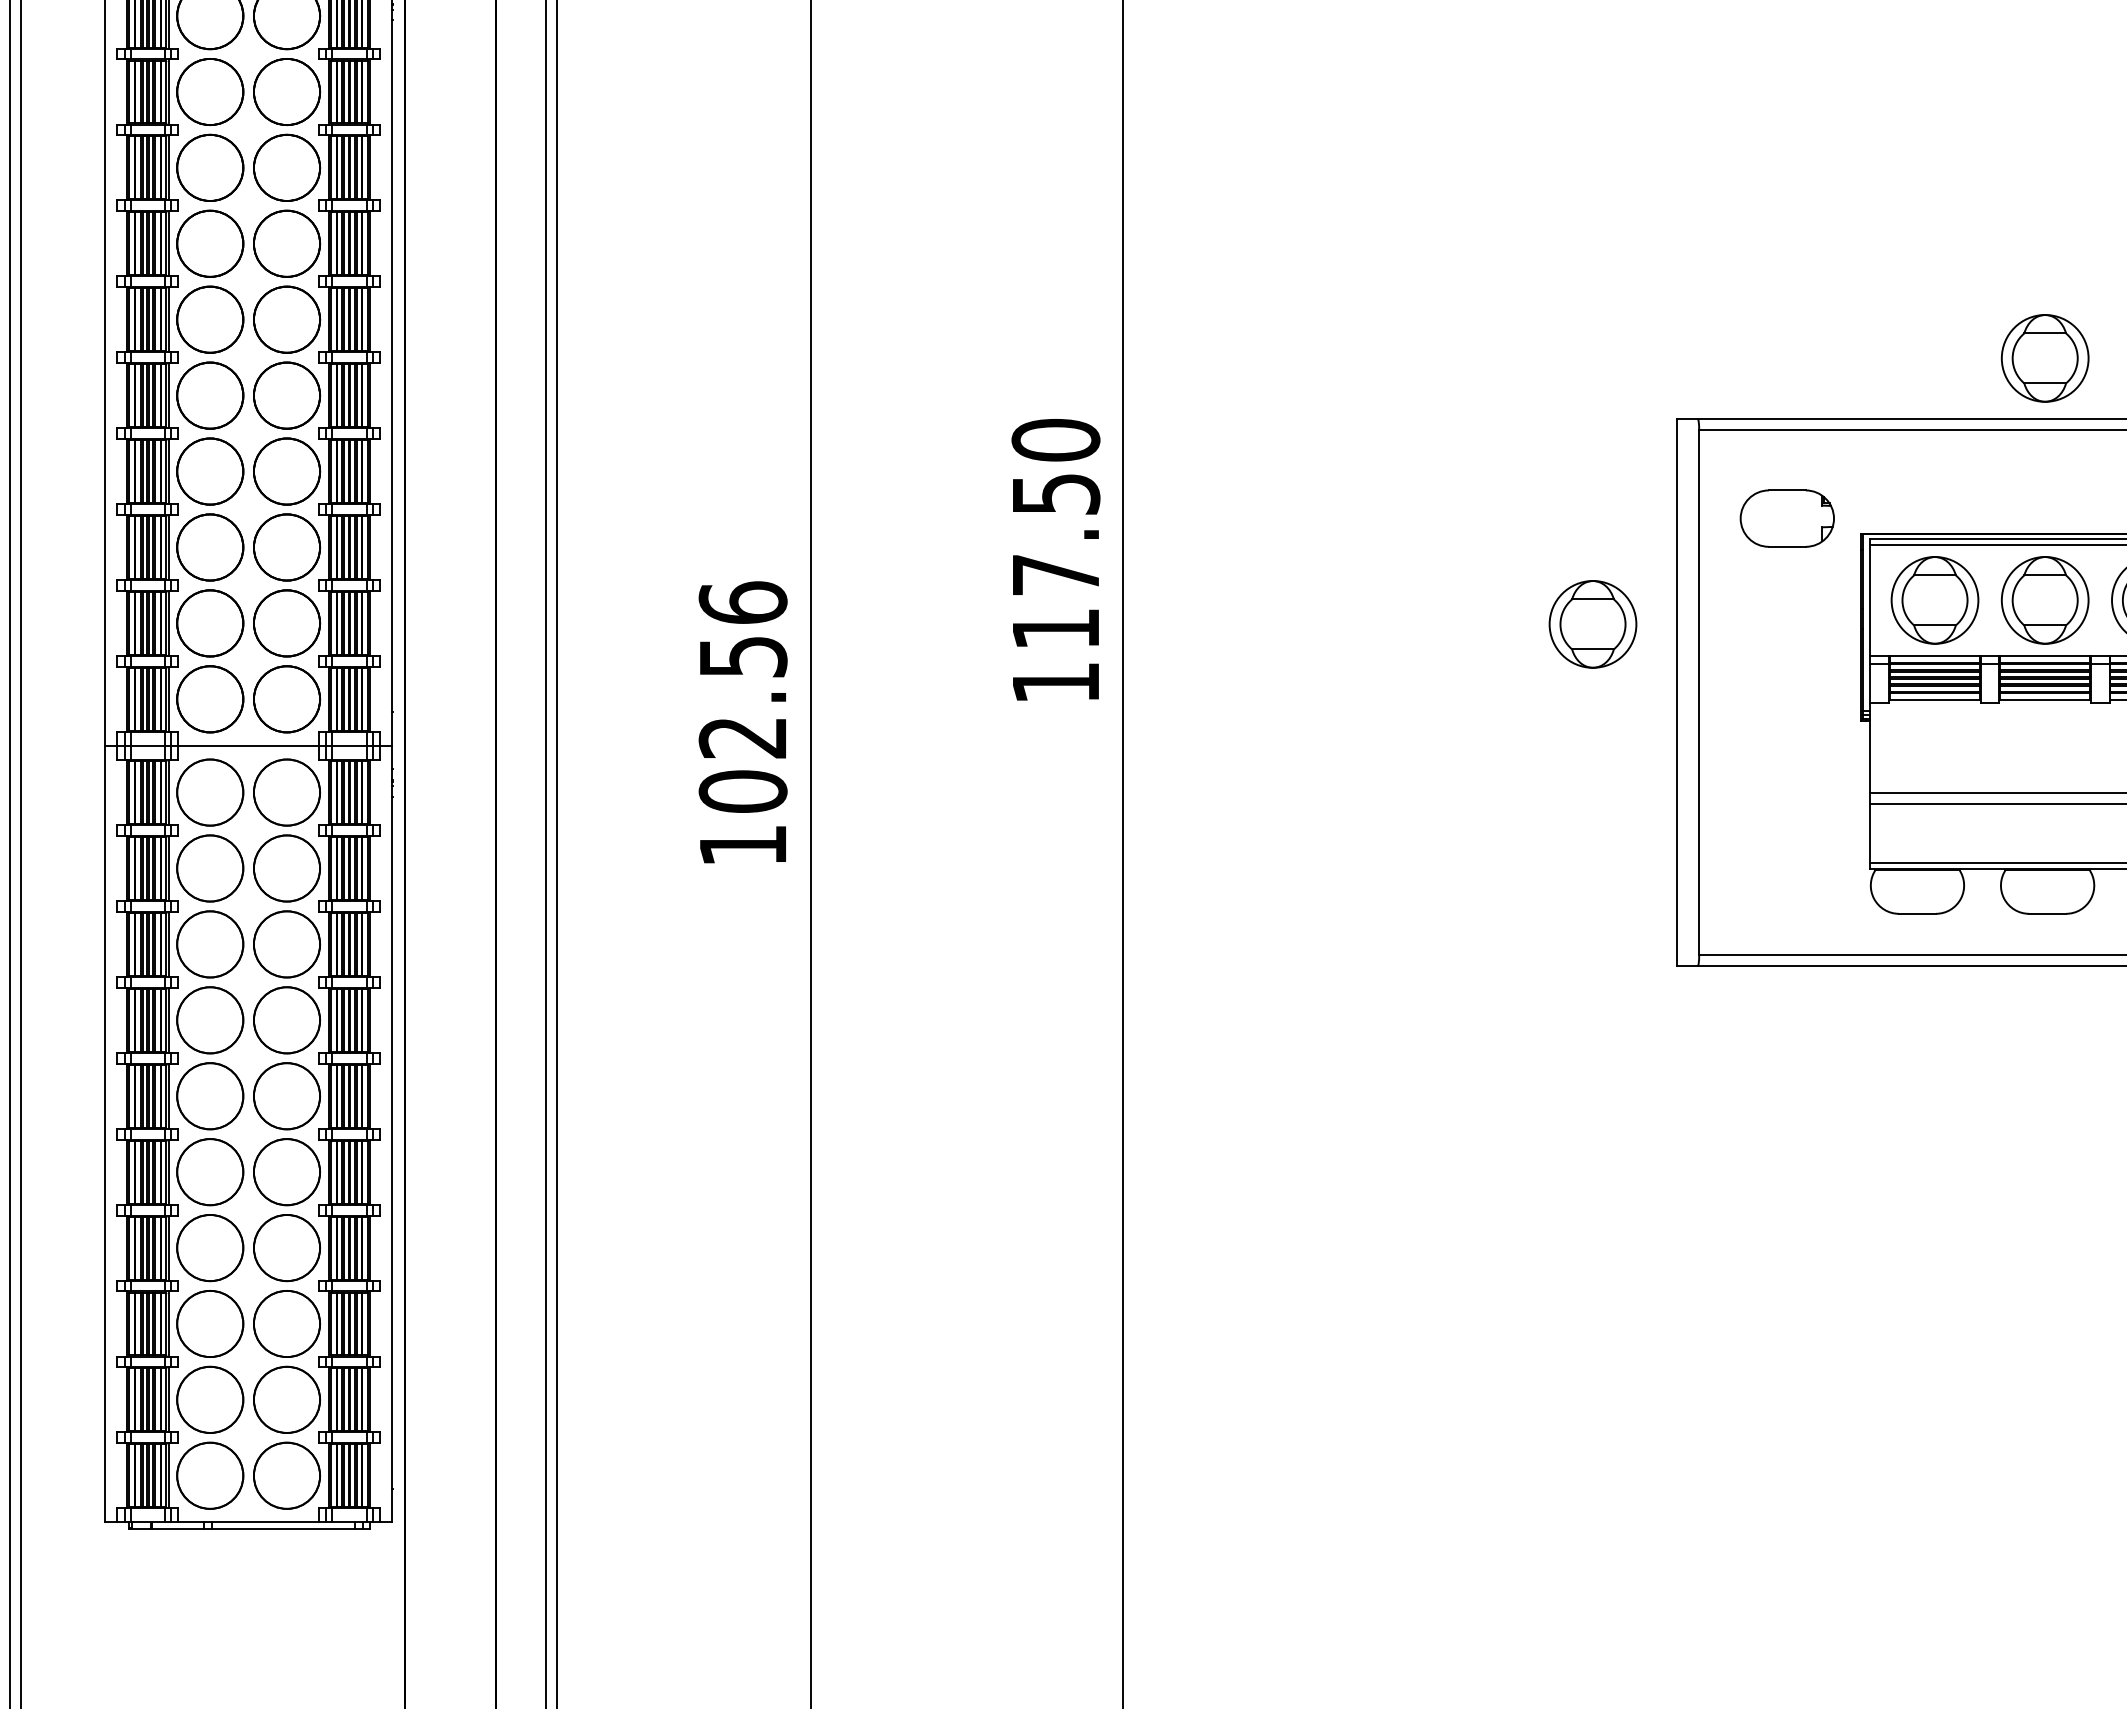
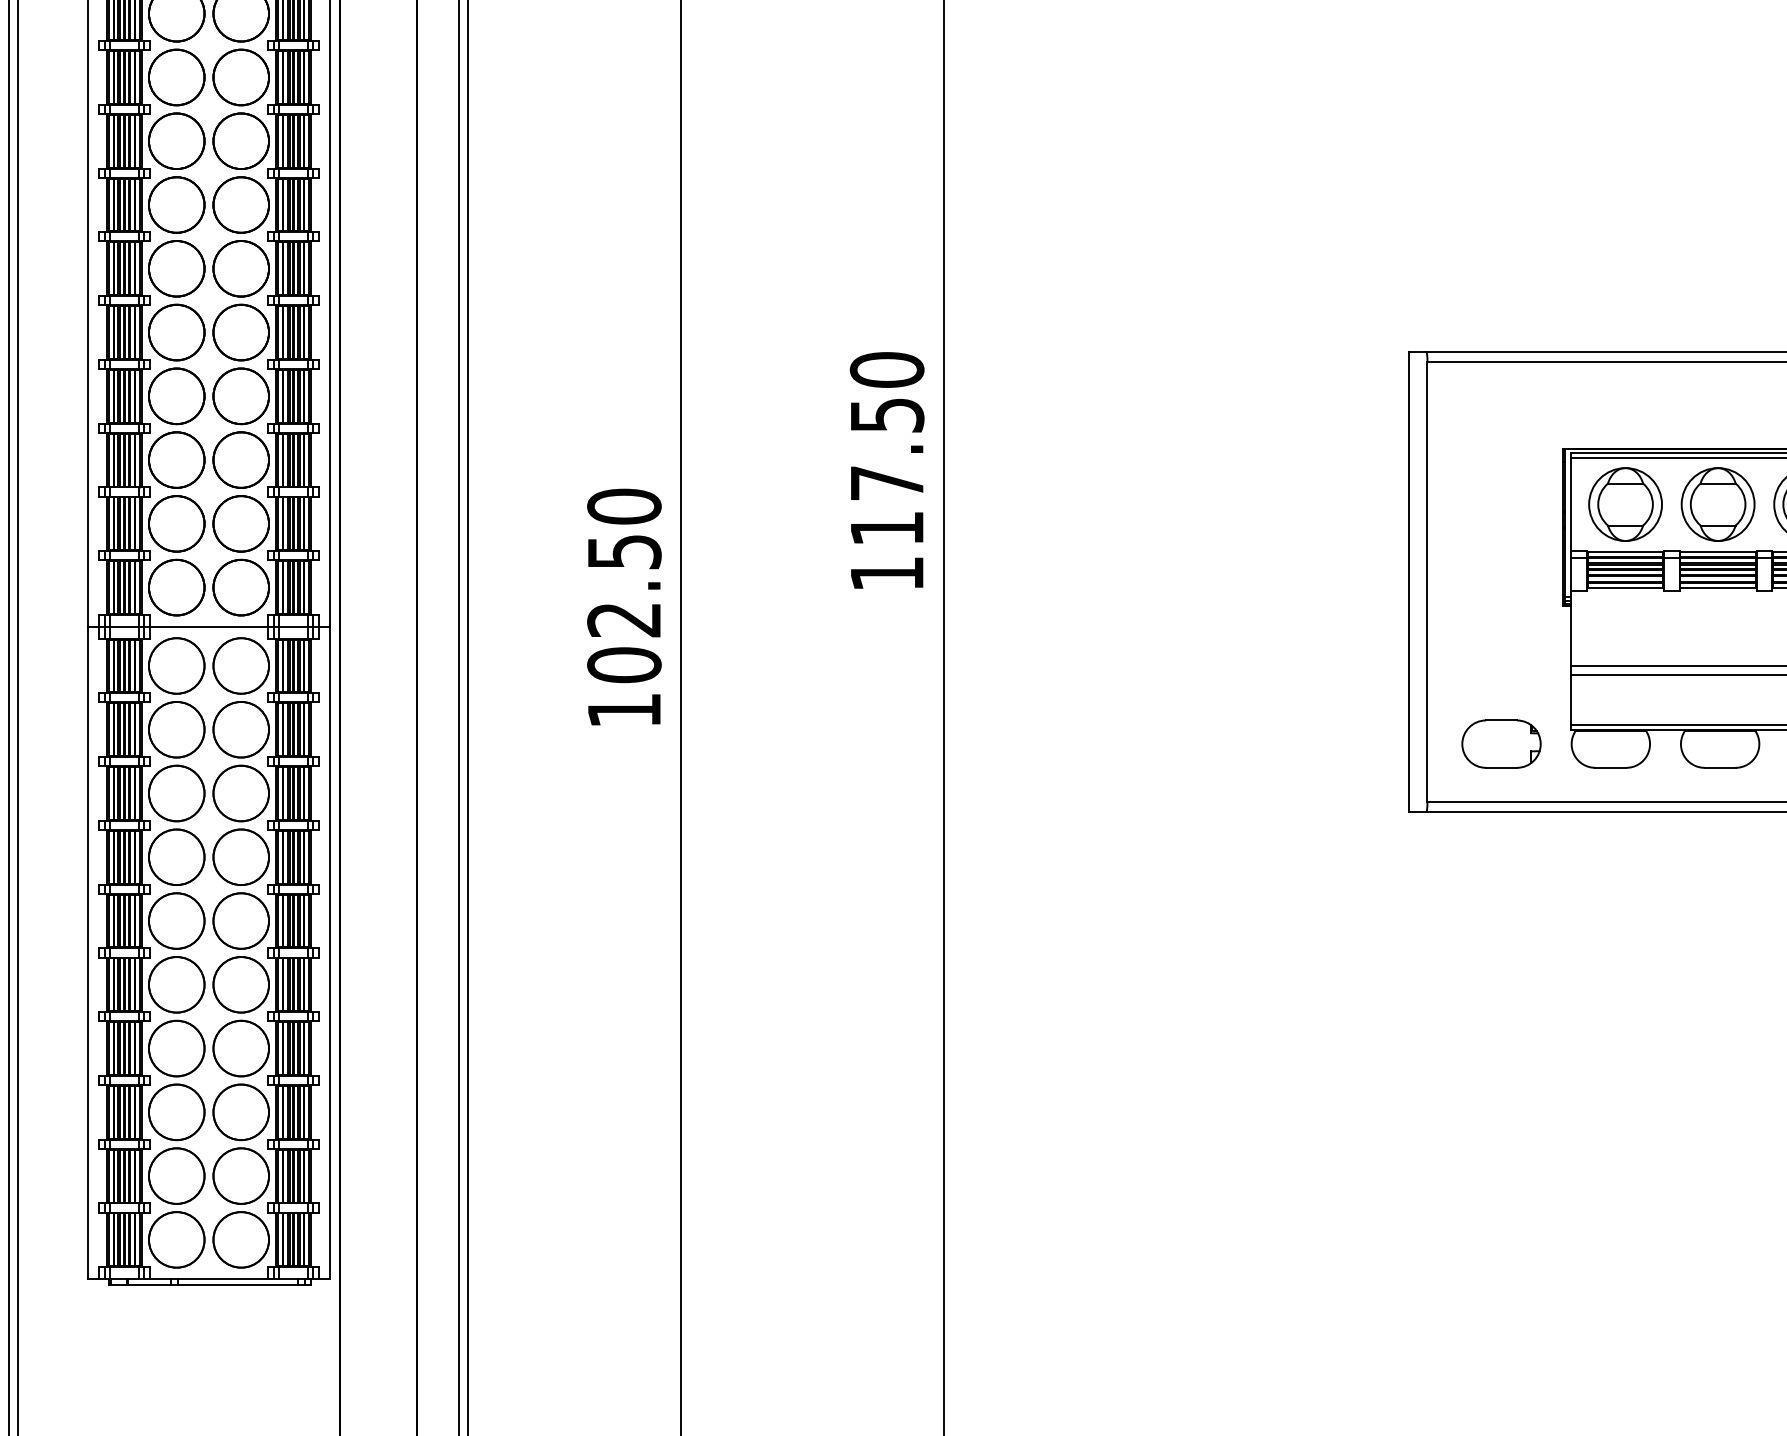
part: (2044, 358) -> (1717, 301), removed
part: (1786, 518) -> (1500, 744), moved
text: (742, 602) -> (623, 506), 102.56 -> 102.50
part: (1592, 624) -> (1337, 524), removed

